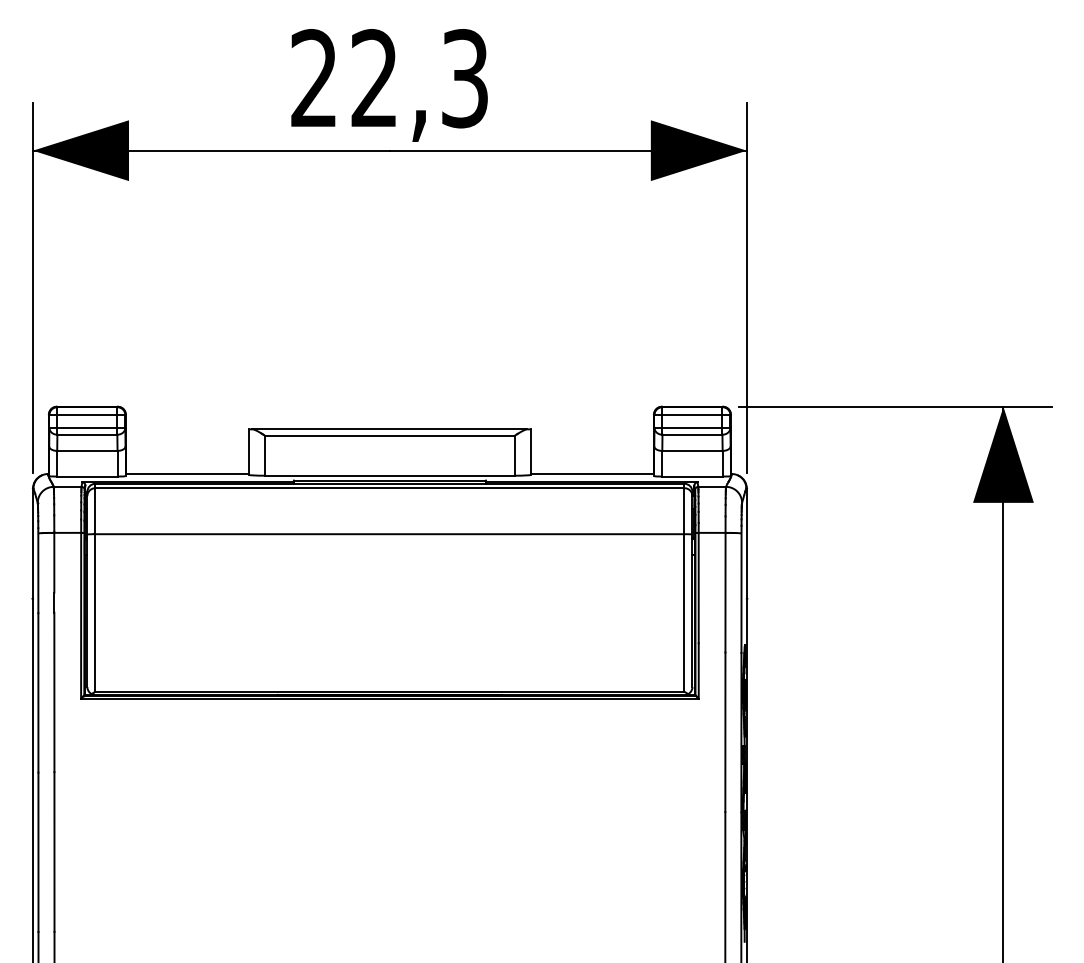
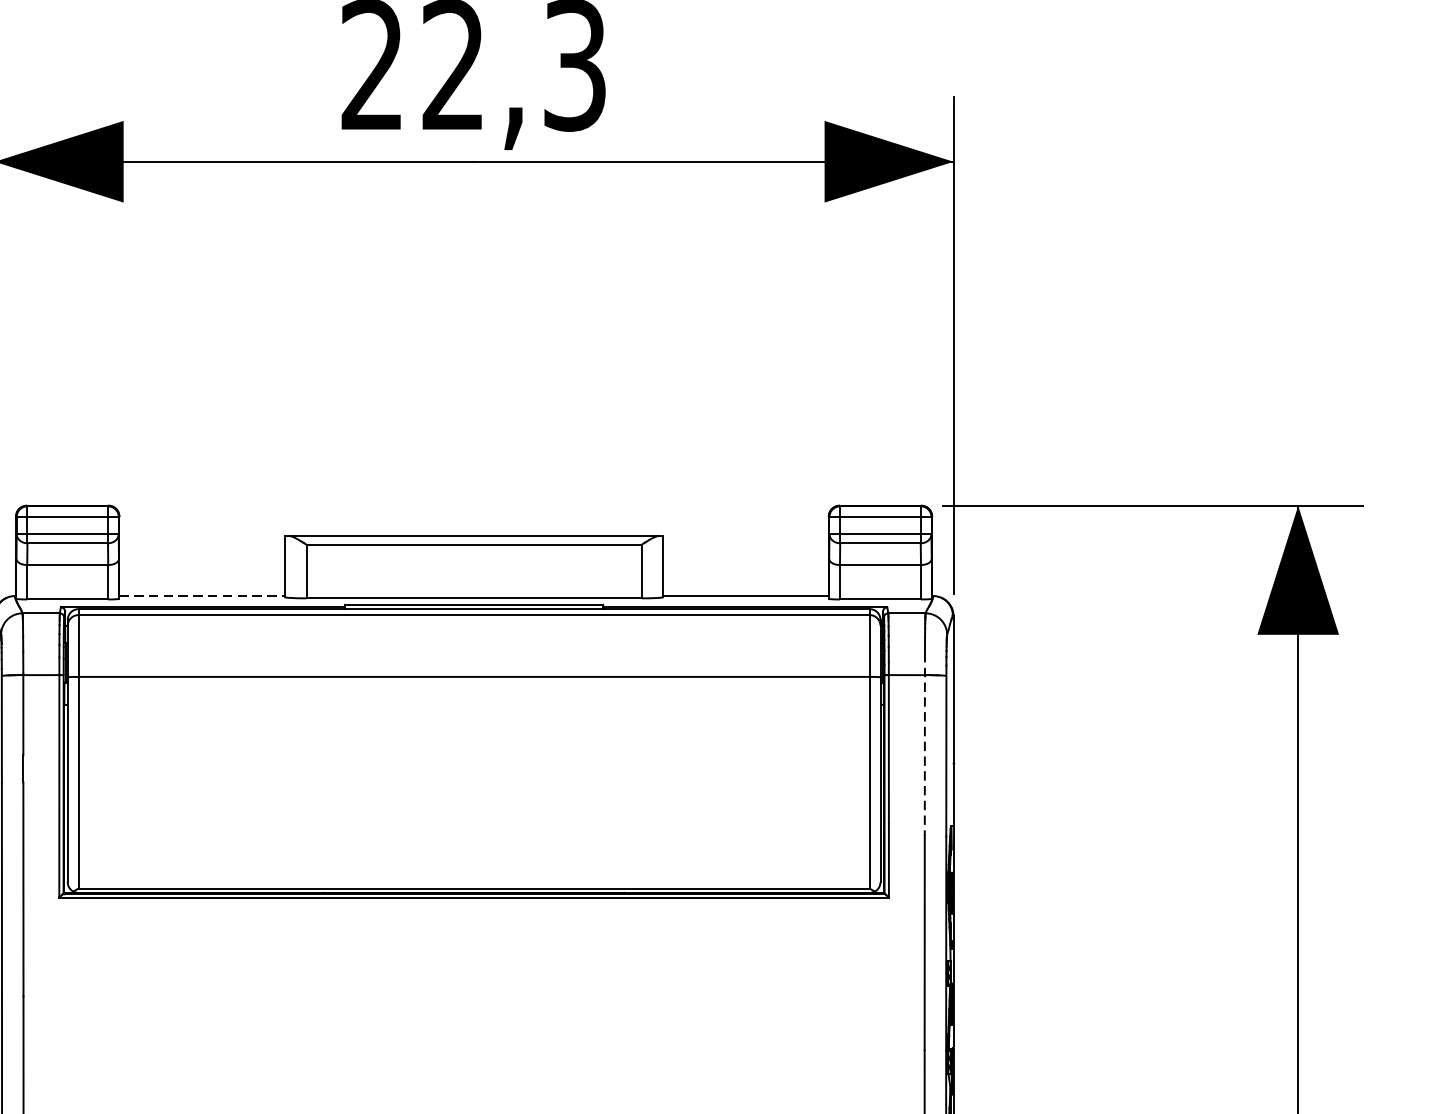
line: (187, 474) -> (202, 596), solid -> dashed
line: (725, 584) -> (924, 744), solid -> dashed

